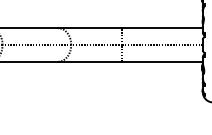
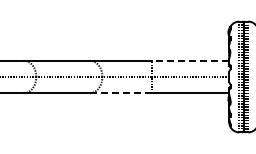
line: (162, 27) -> (190, 60), solid -> dashed
line: (89, 62) -> (120, 93), solid -> dashed

